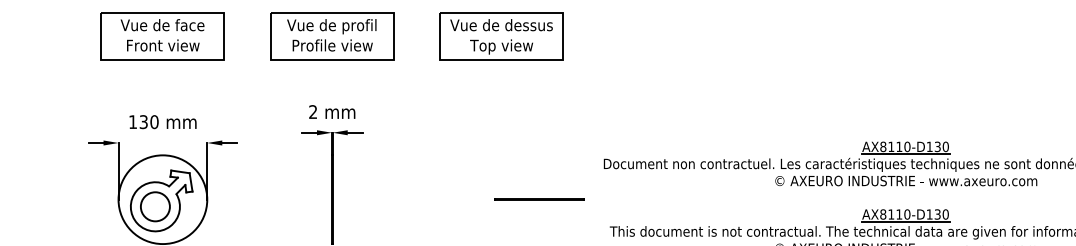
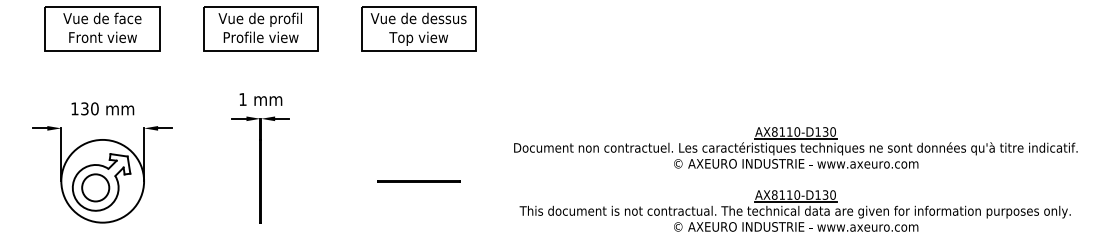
text: (312, 112) -> (242, 99), 2 -> 1
line: (538, 199) -> (418, 181), moved

